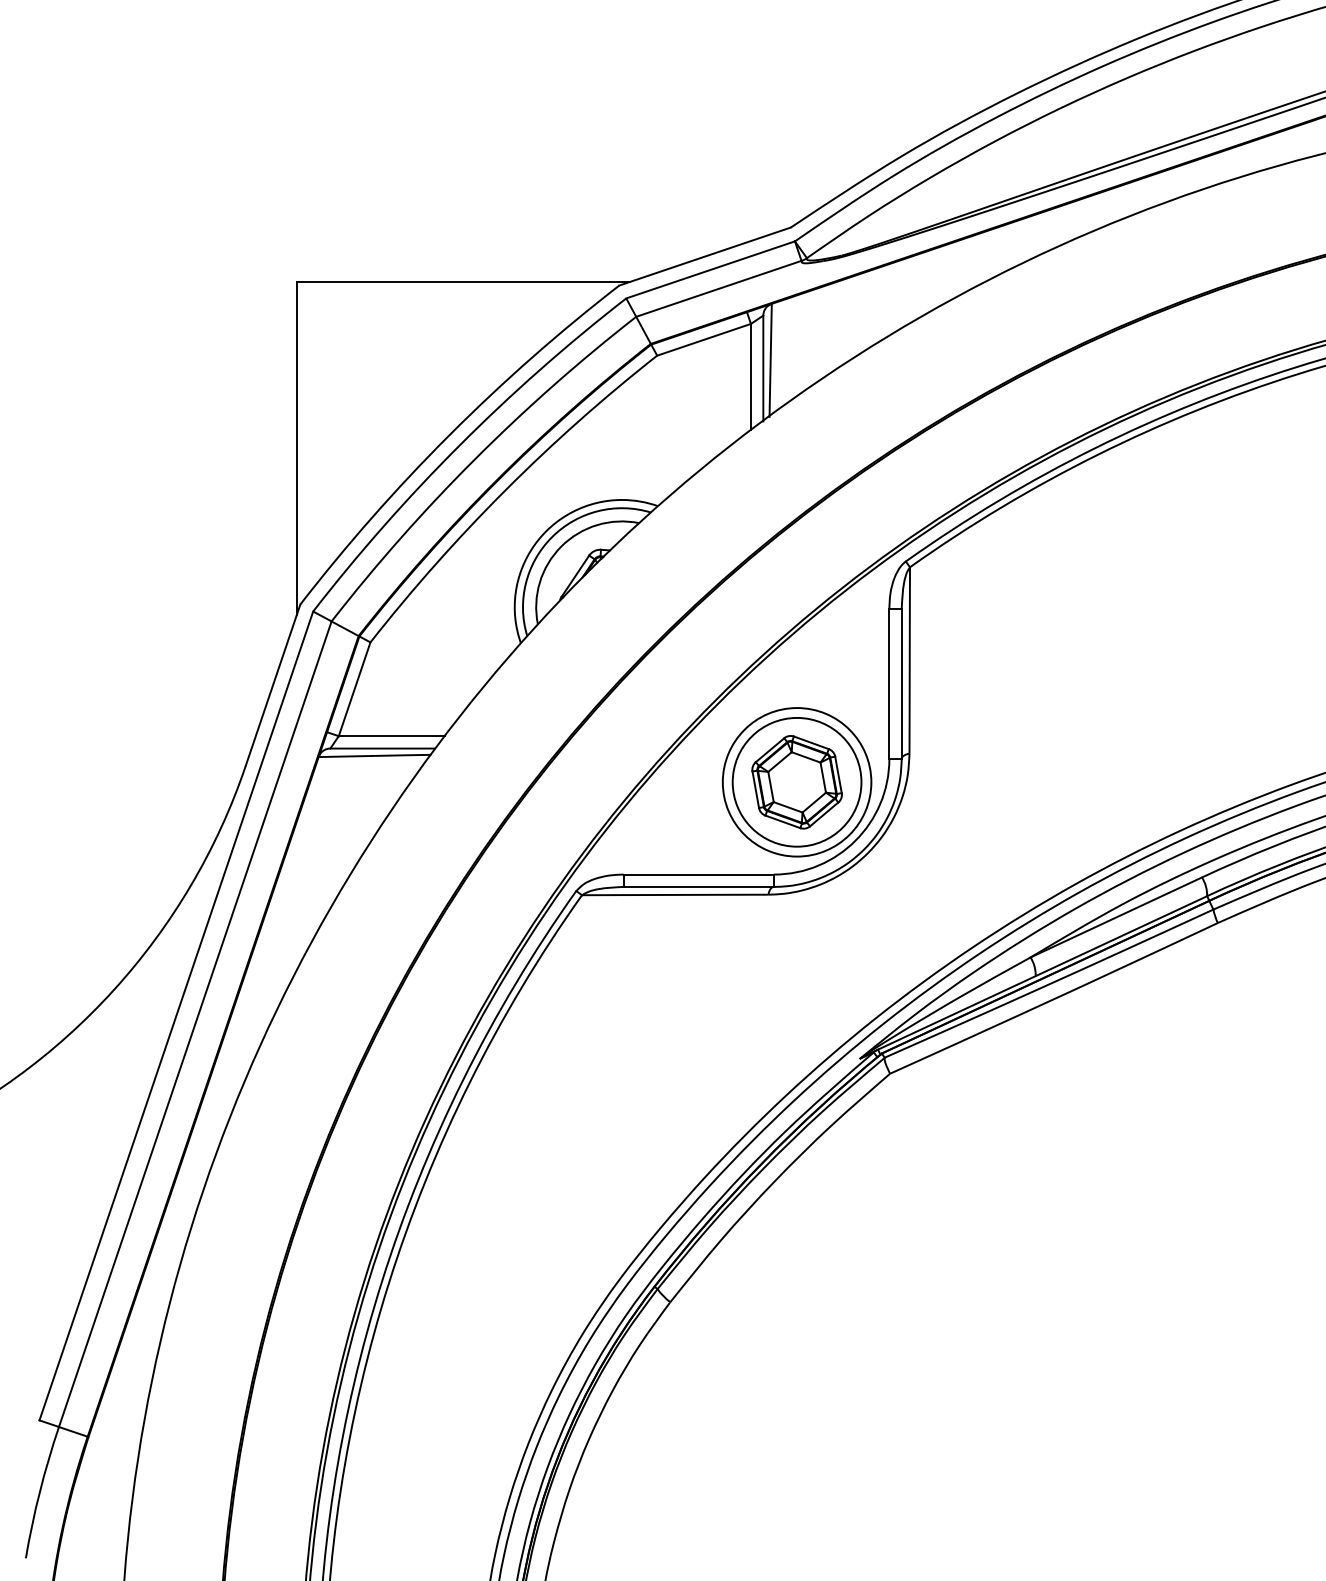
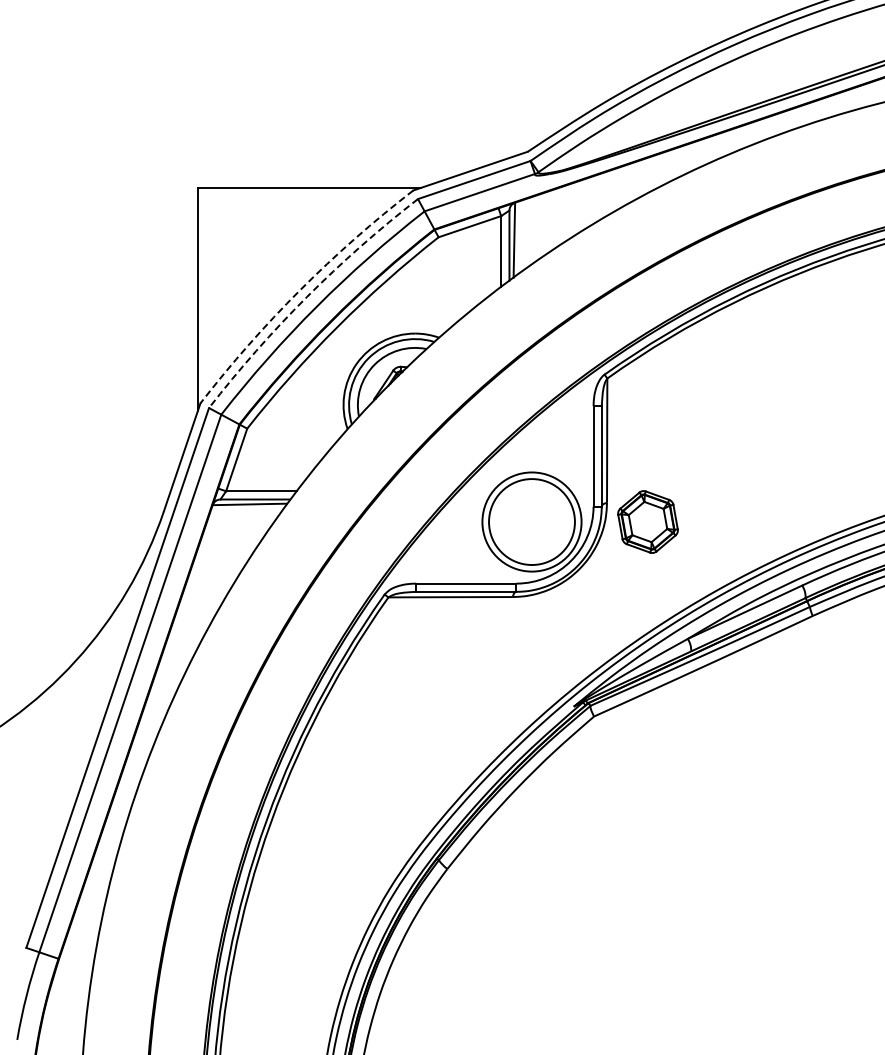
arc: (450, 435) -> (300, 290), solid -> dashed
arc: (459, 445) -> (306, 297), solid -> dashed
part: (796, 781) -> (647, 521), moved

